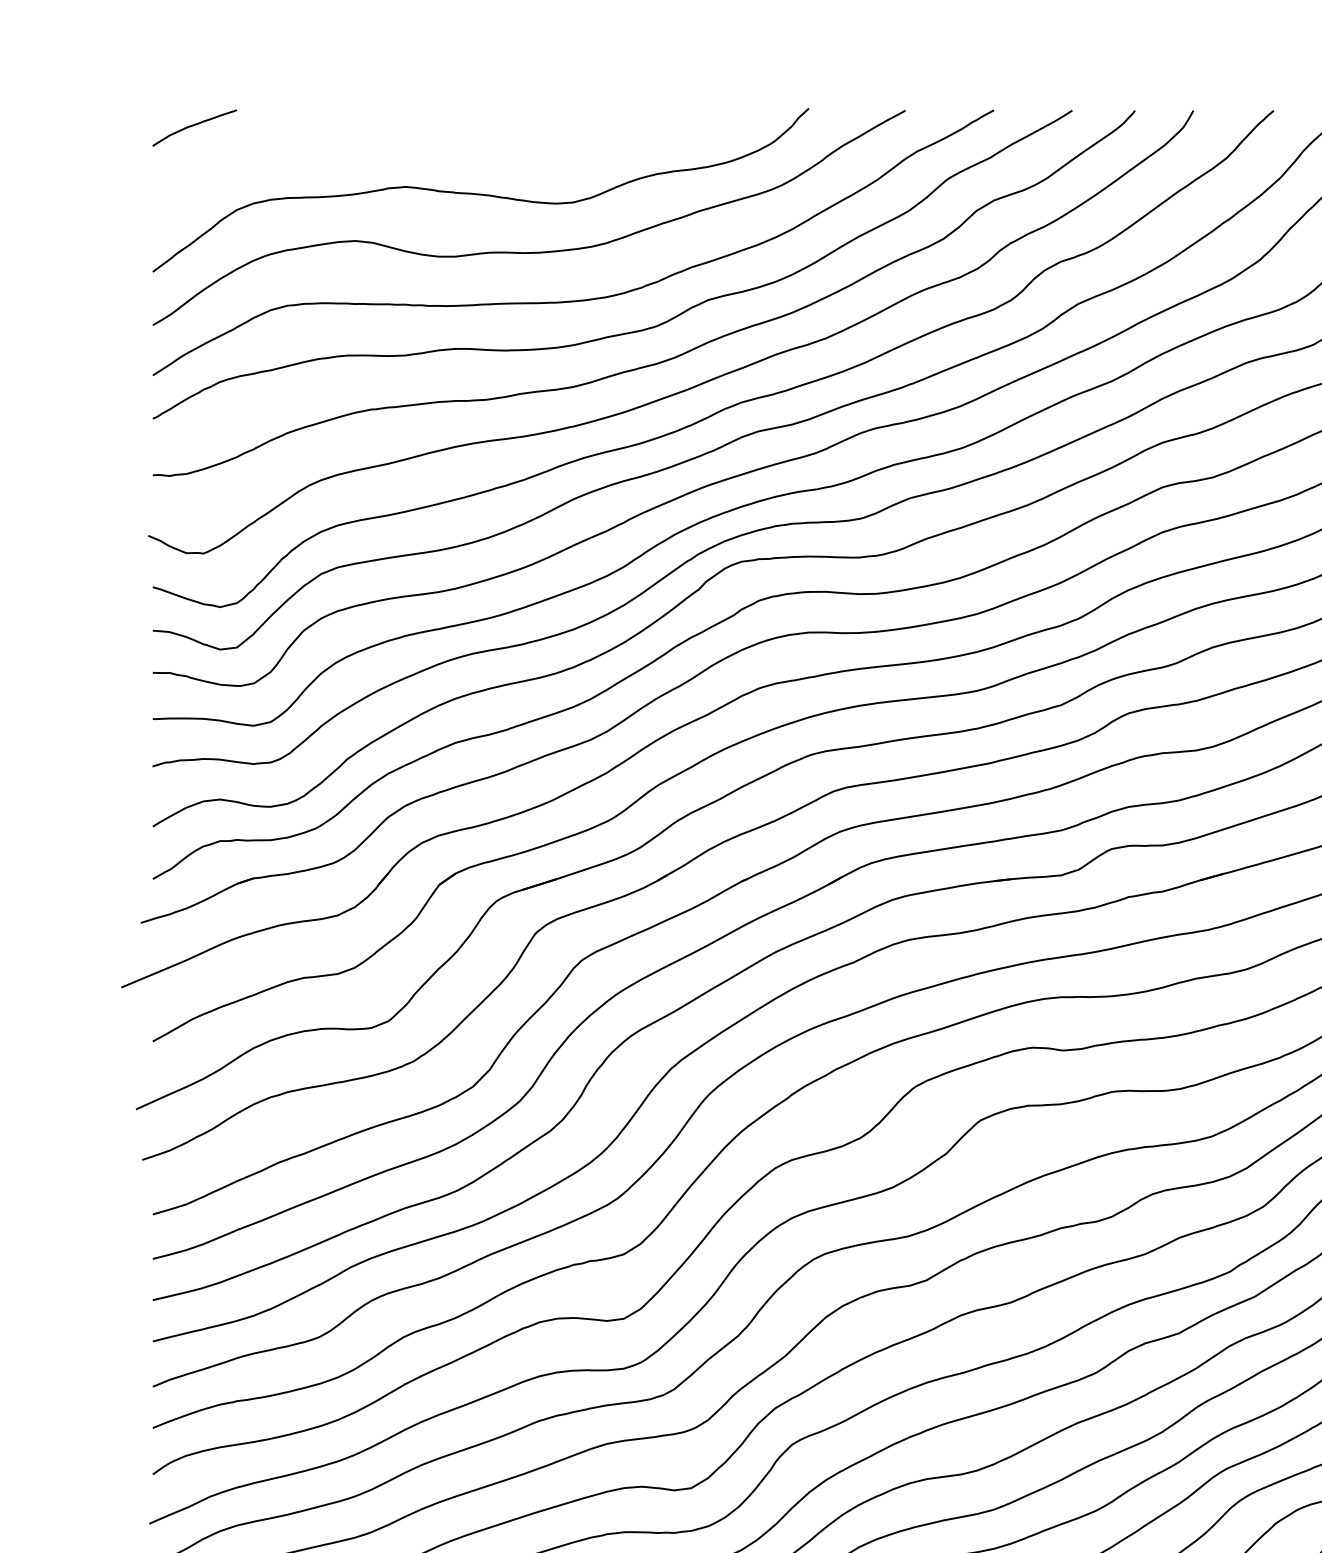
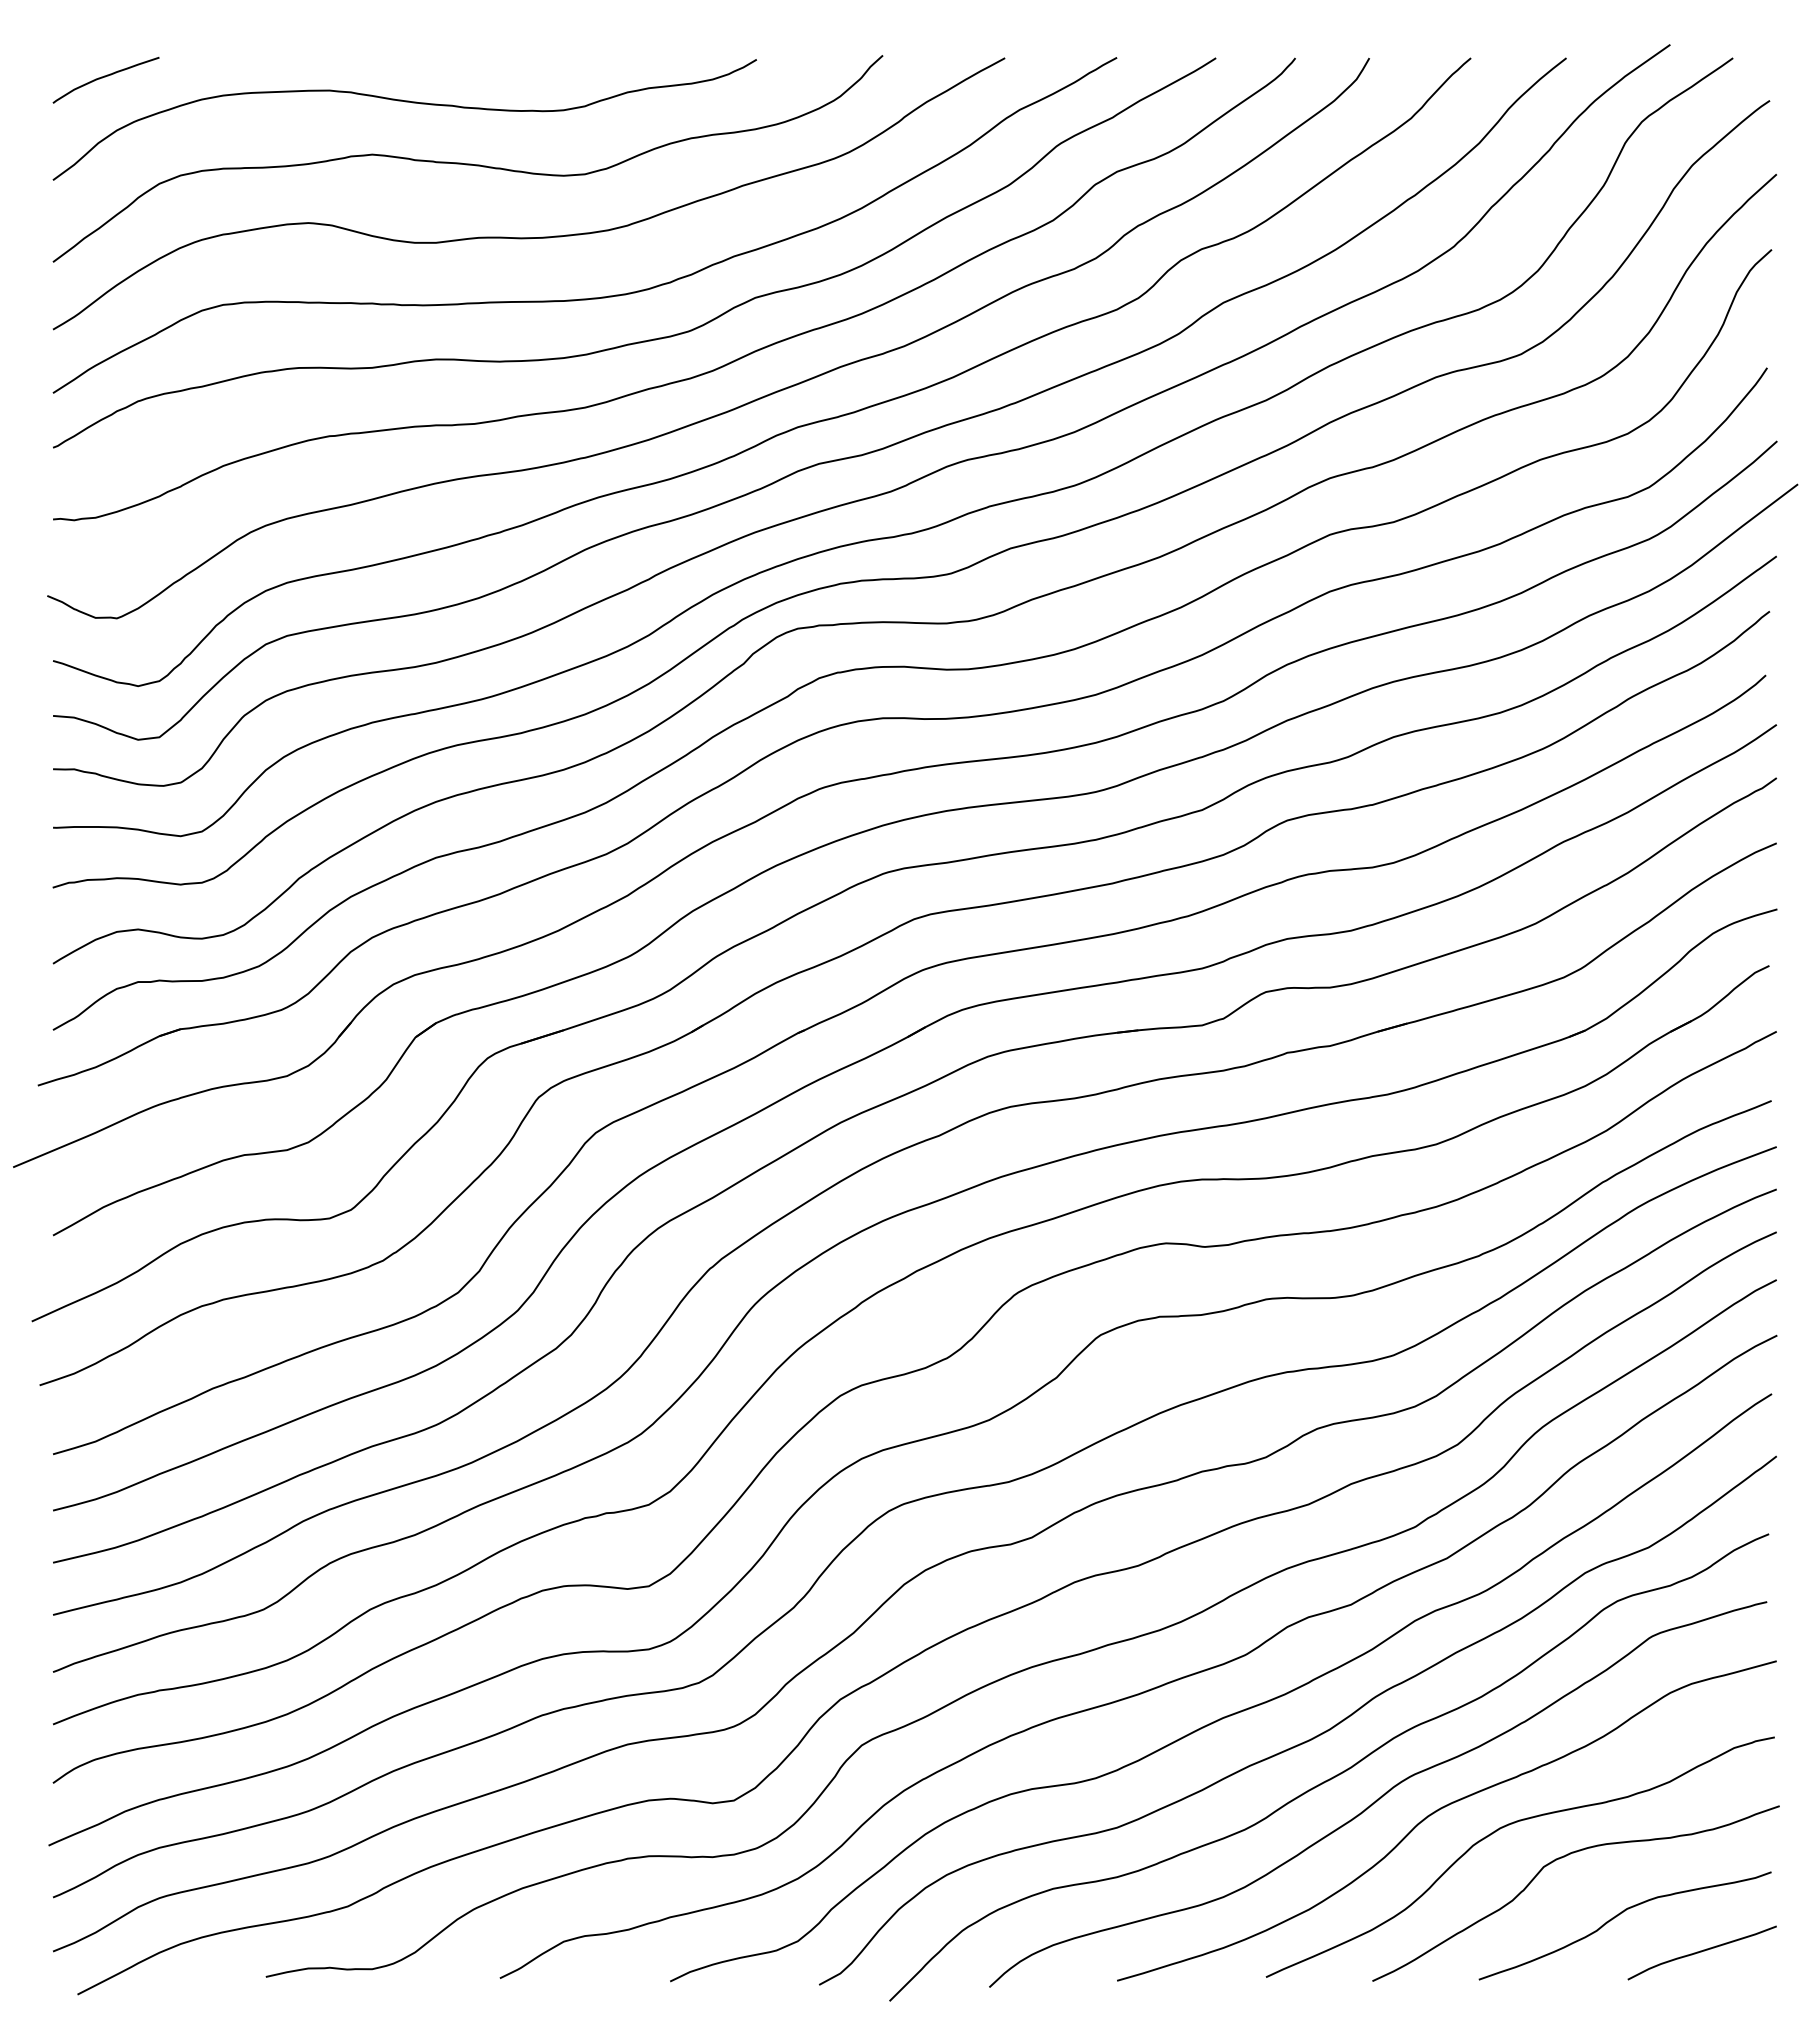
curve: (431, 145) -> (405, 102), added

